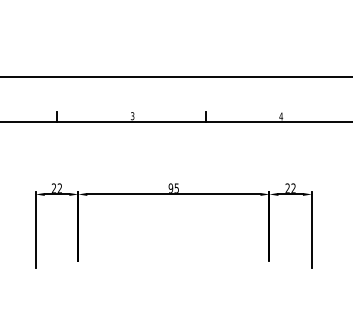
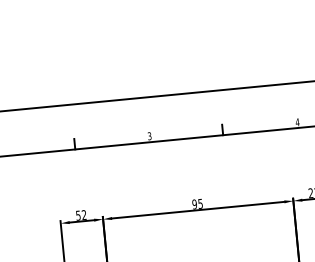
text: (53, 187) -> (77, 214), 22 -> 52

